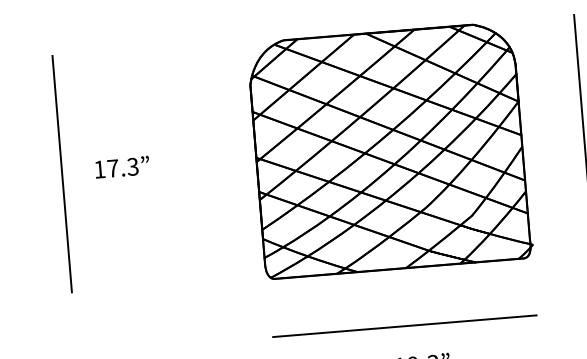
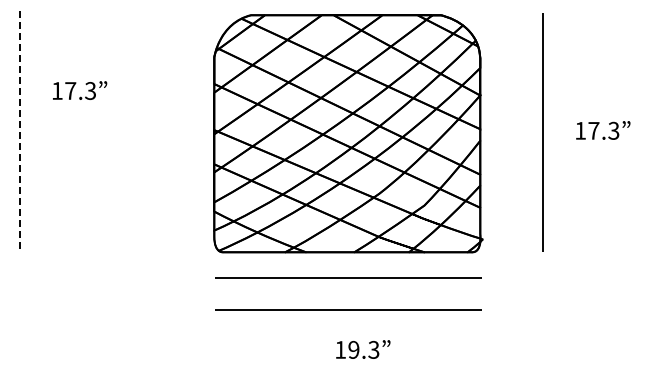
text: (122, 167) -> (80, 90), moved
line: (62, 174) -> (19, 130), solid -> dashed
line: (402, 293) -> (348, 277), added

